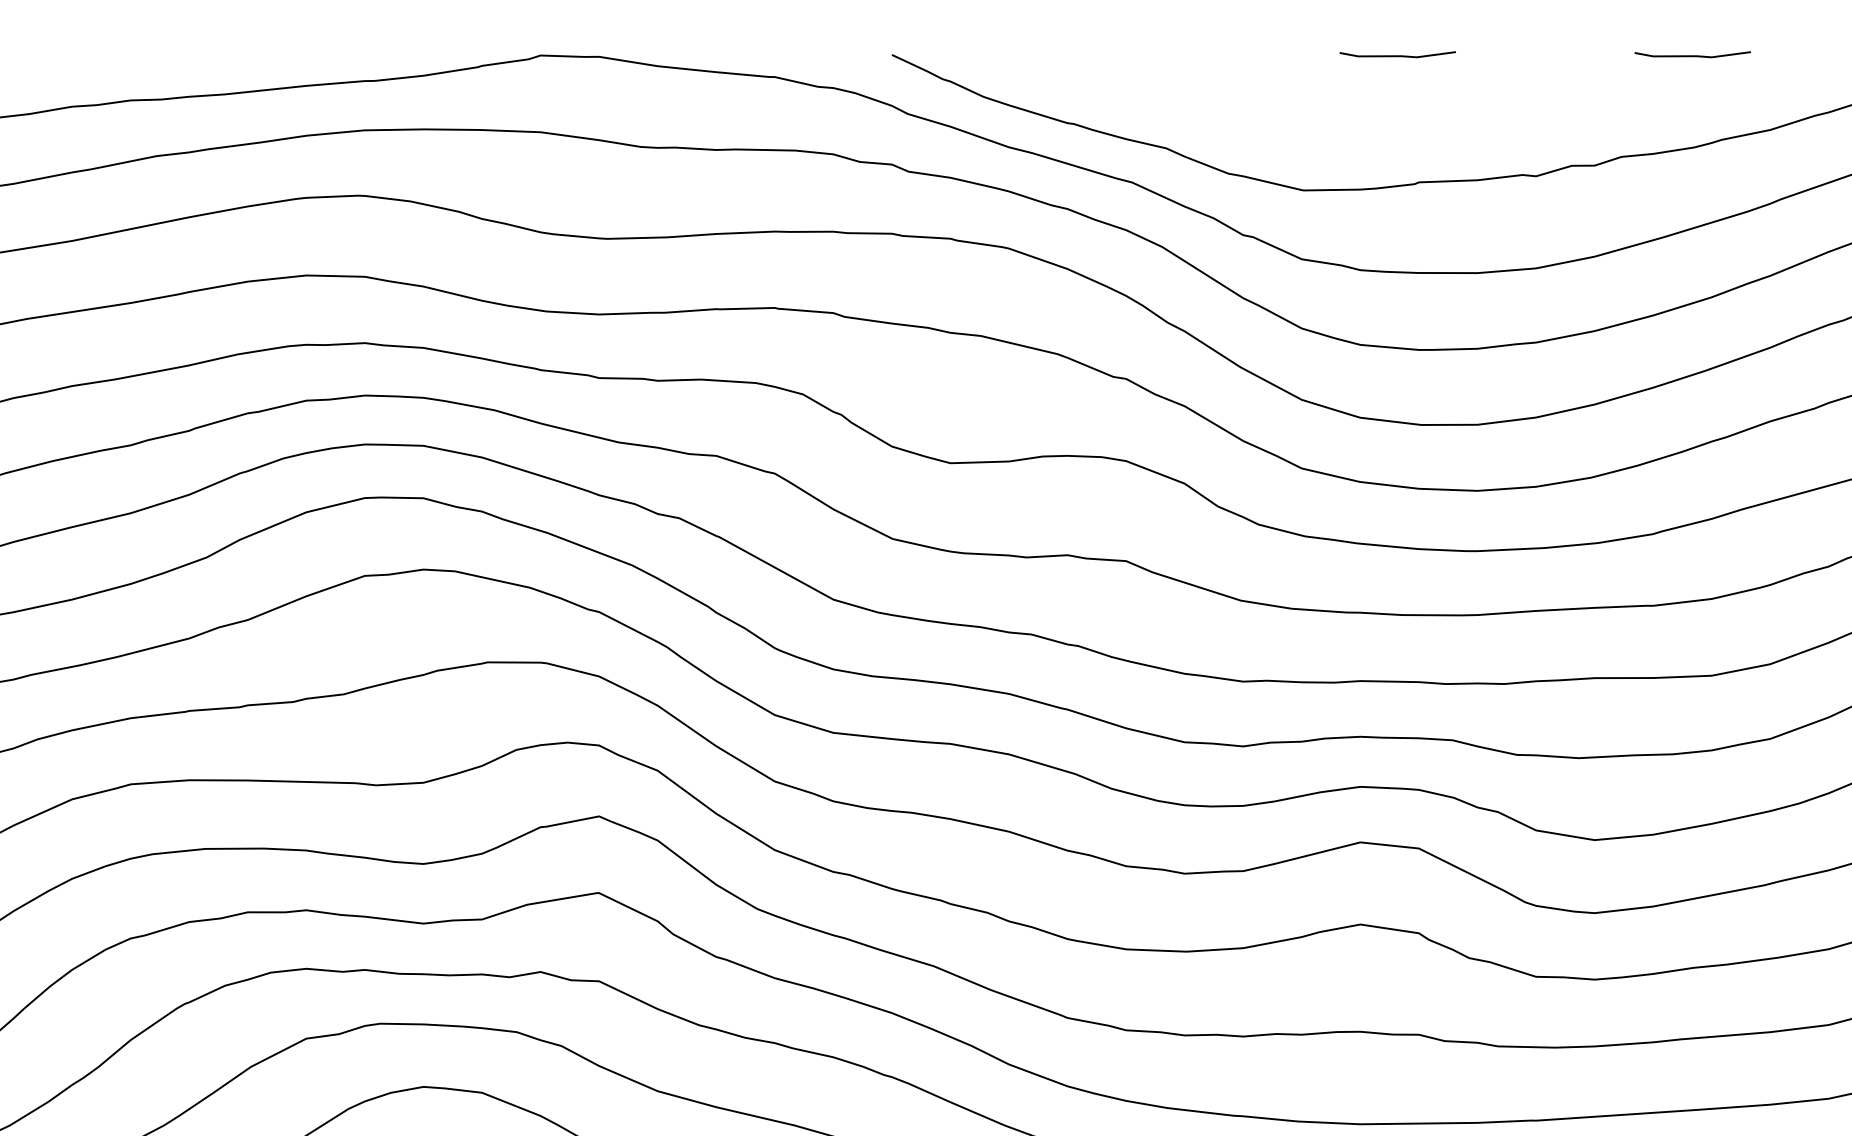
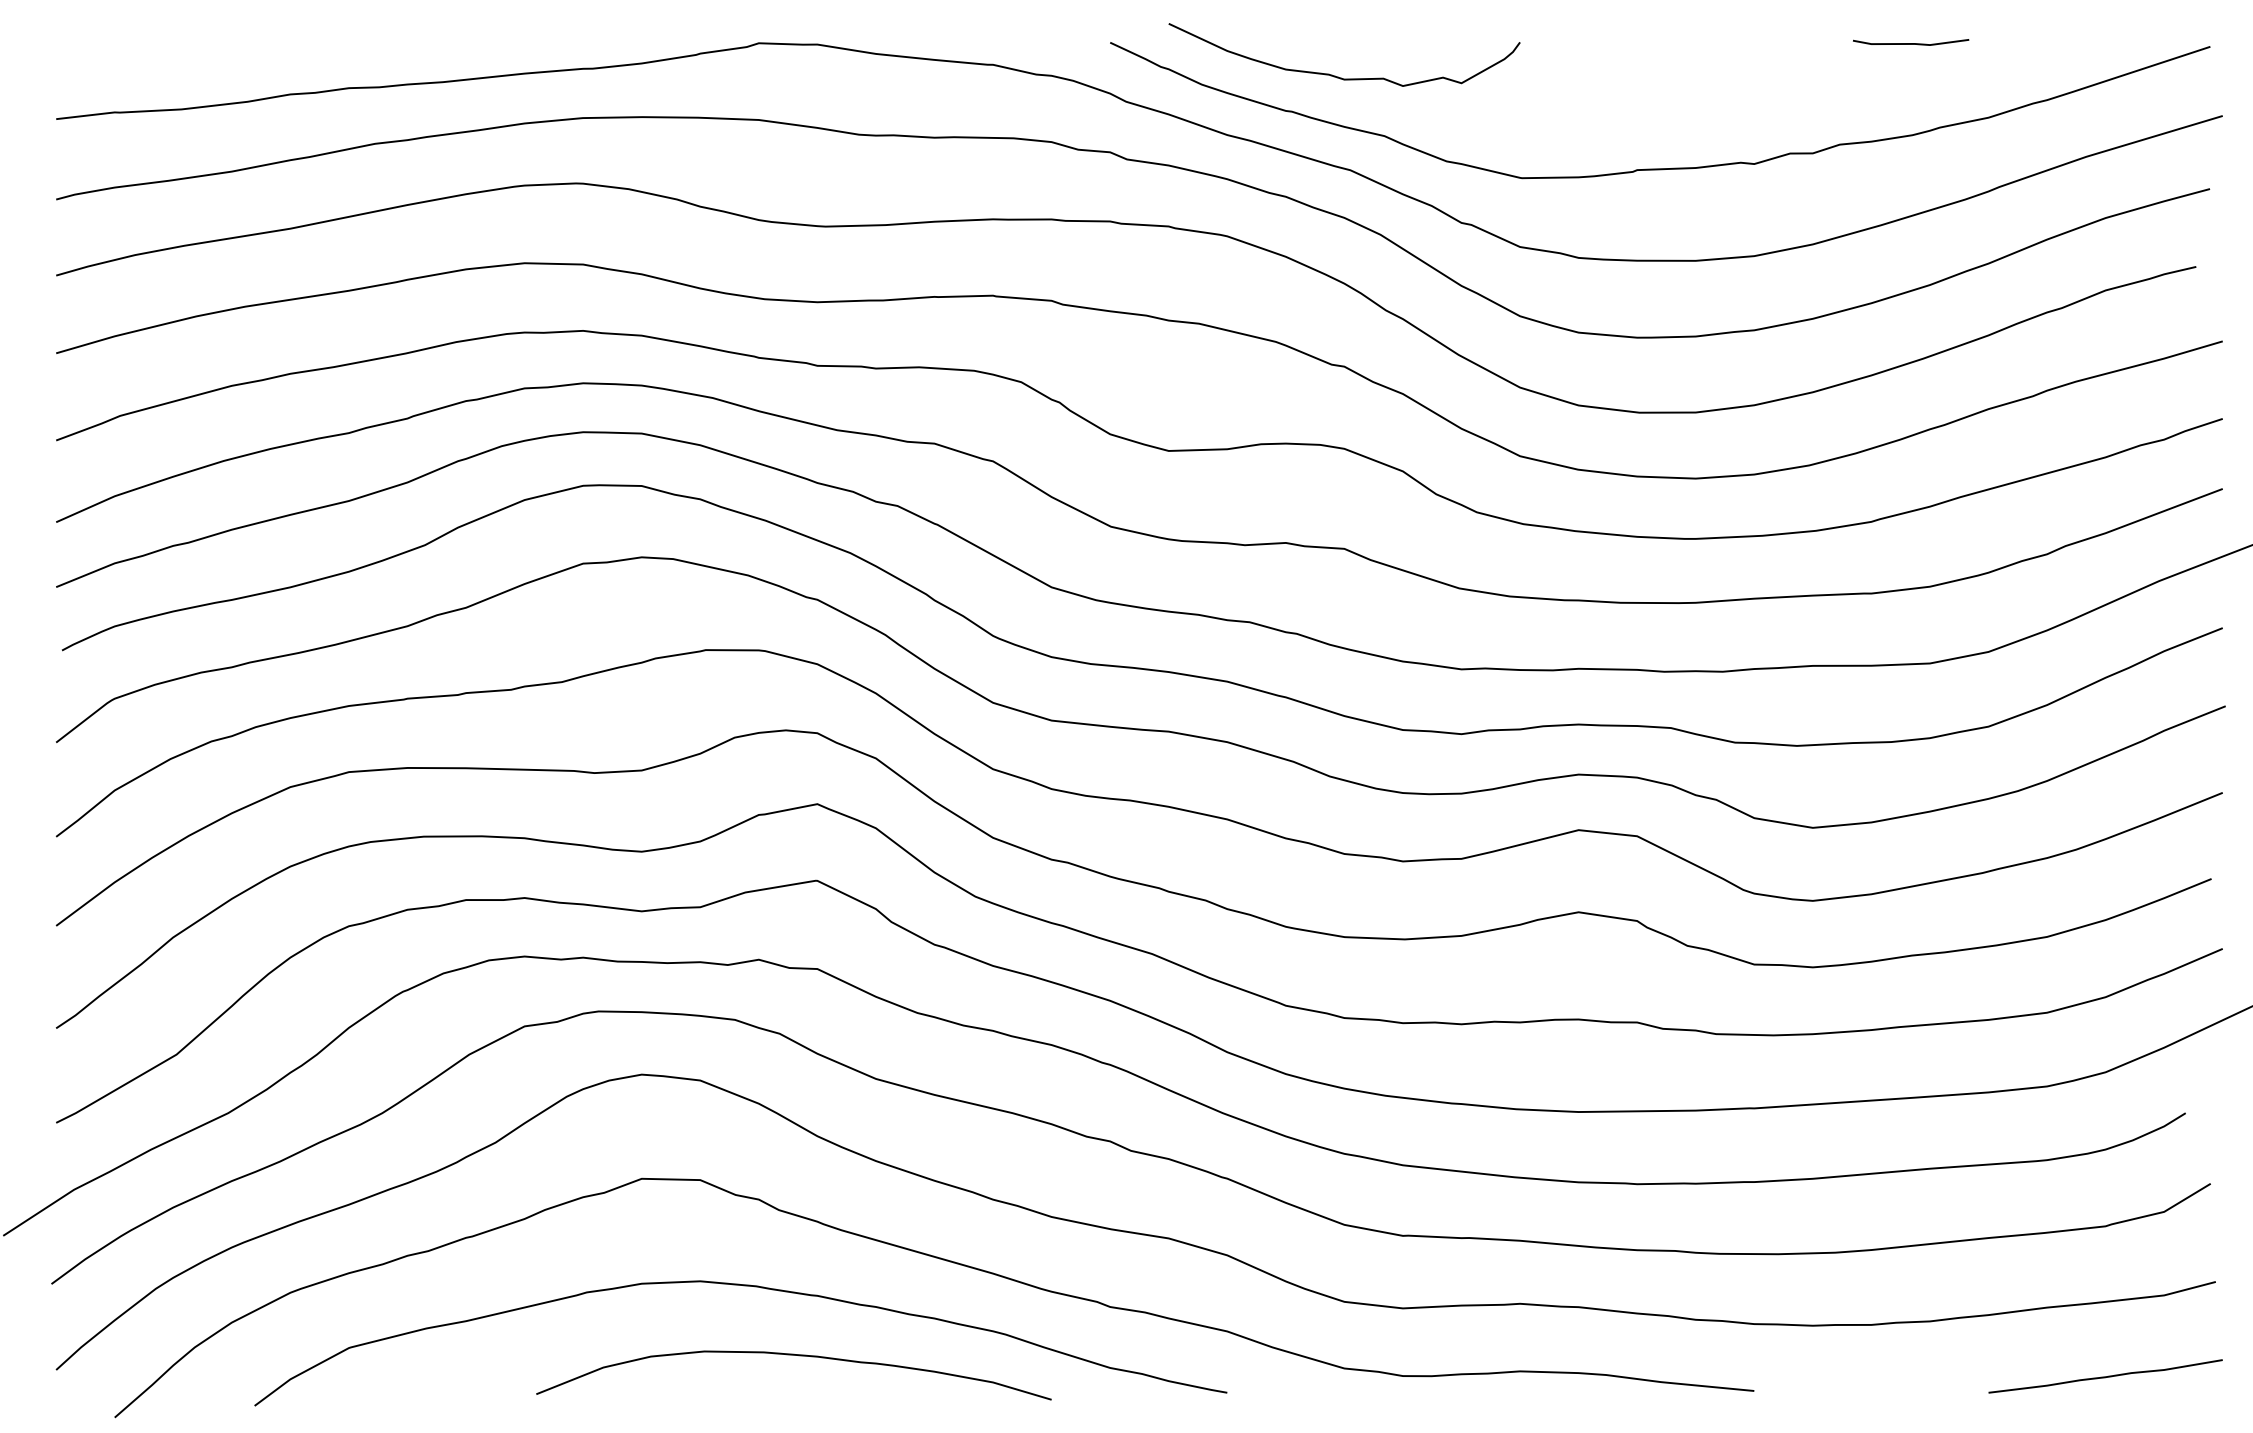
line: (1398, 55) -> (1616, 43), removed
curve: (1120, 88) -> (1338, 76), added

